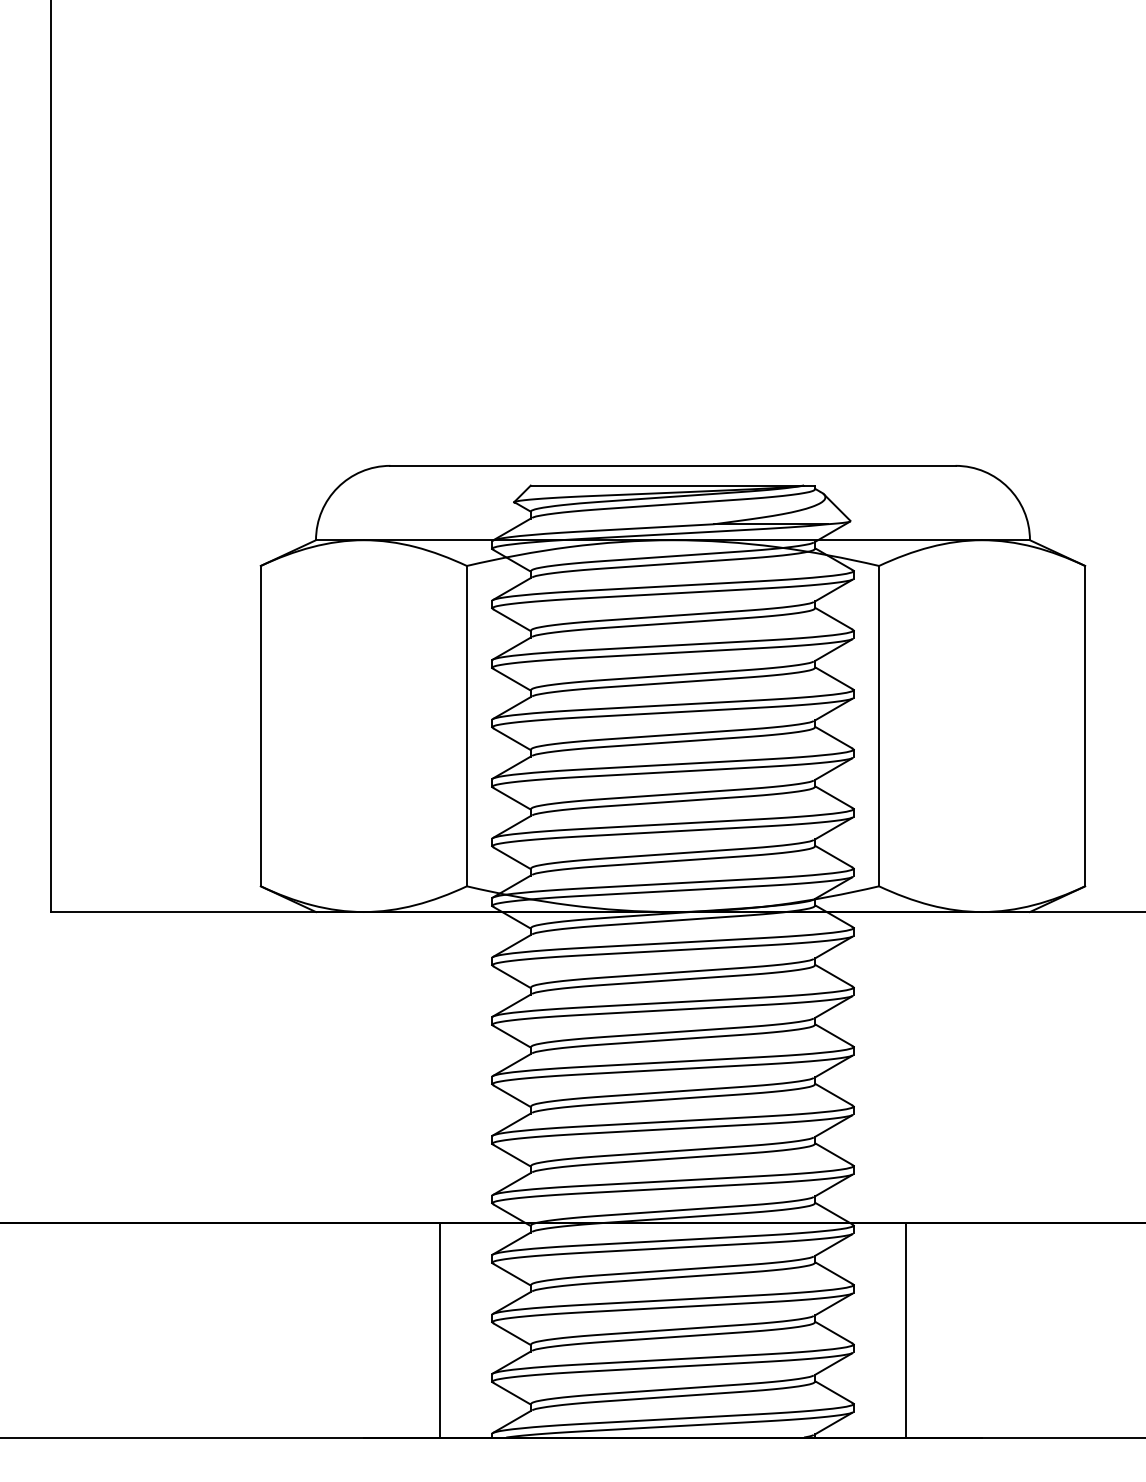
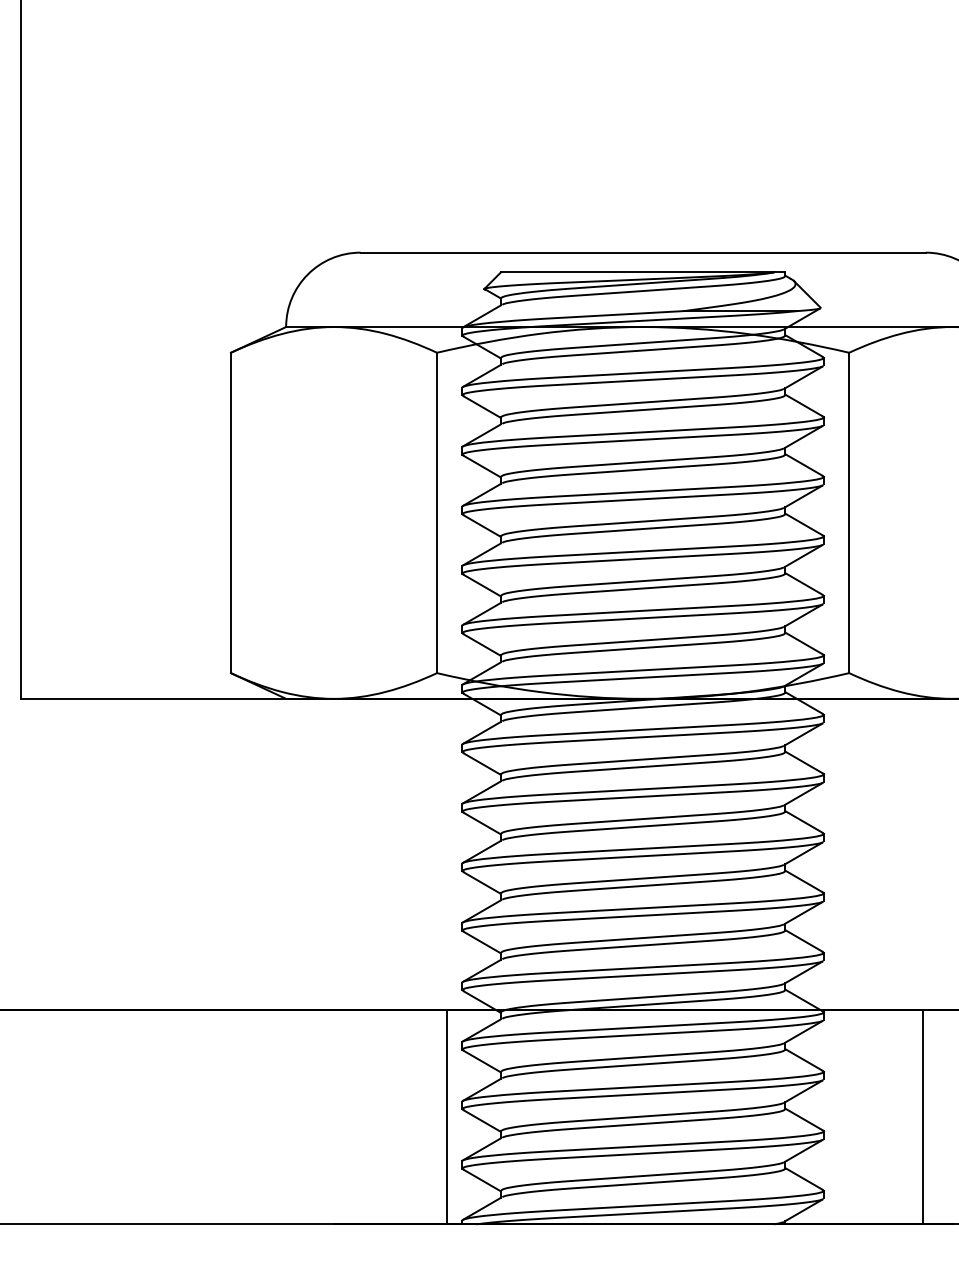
line: (439, 1329) -> (446, 1116), moved
line: (906, 1329) -> (923, 1116), moved

